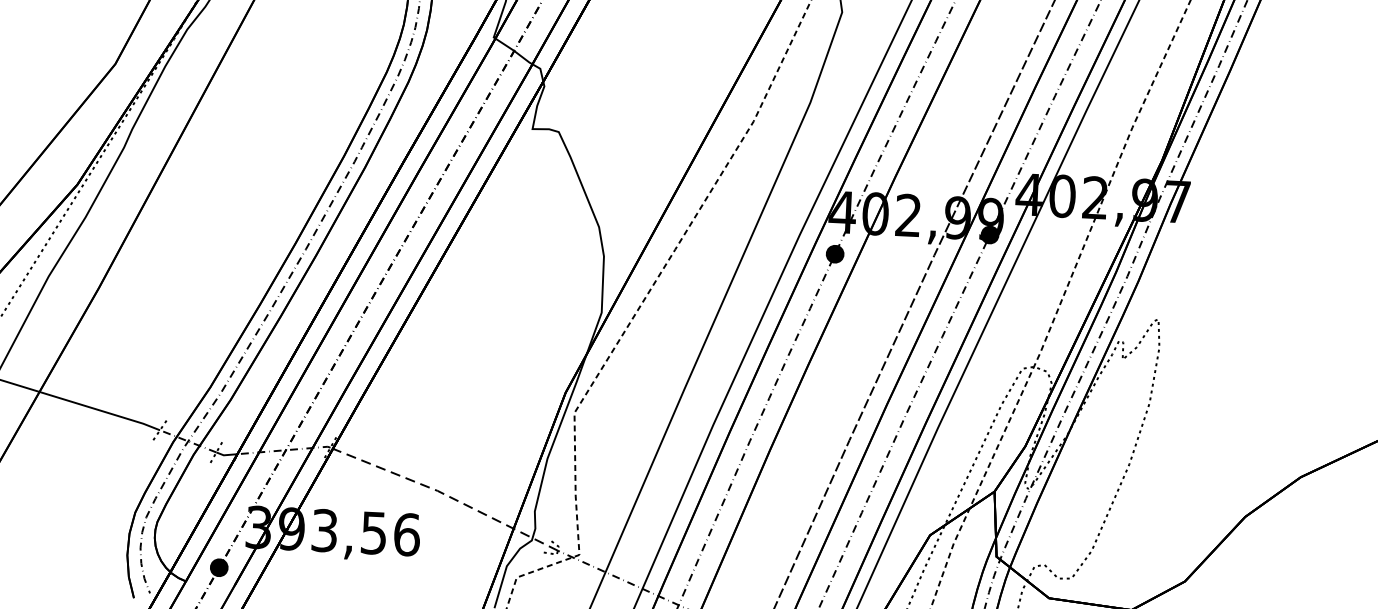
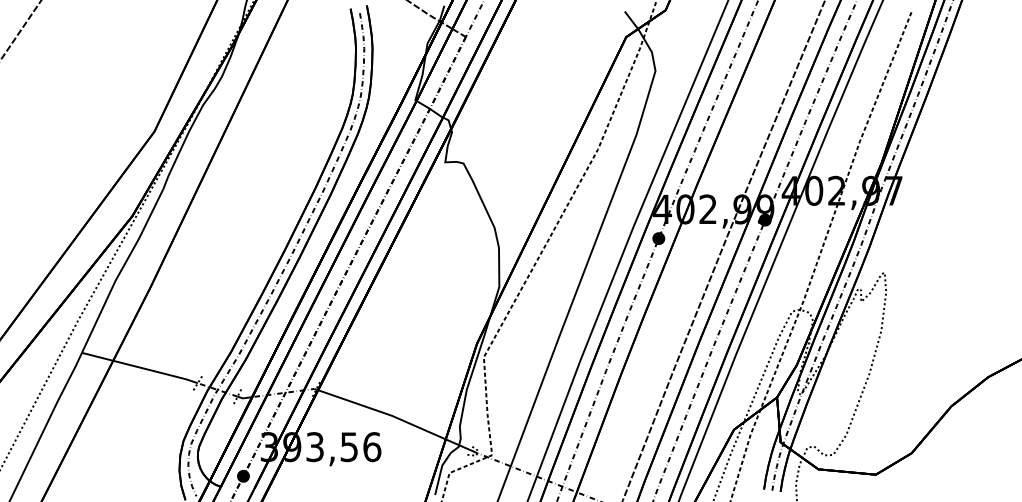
line: (445, 495) -> (397, 418), dashed -> solid

